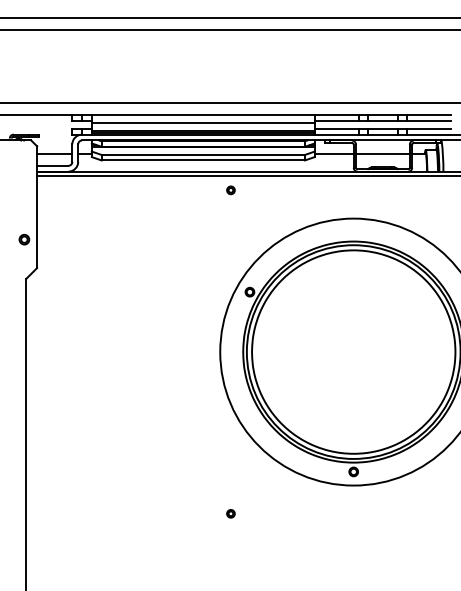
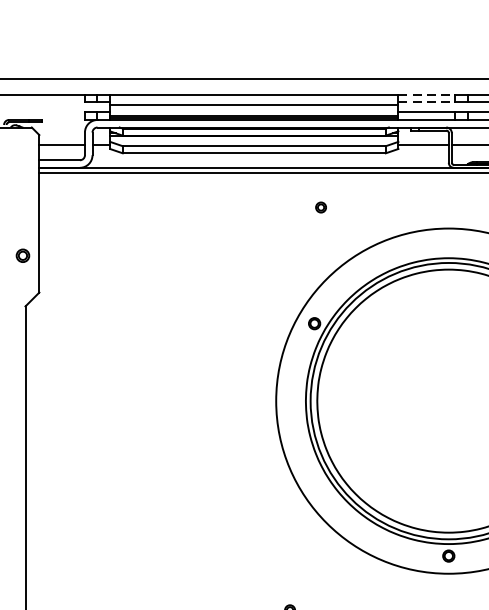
line: (336, 115) -> (426, 95), solid -> dashed
line: (336, 121) -> (426, 102), solid -> dashed
part: (230, 190) -> (320, 207), moved

